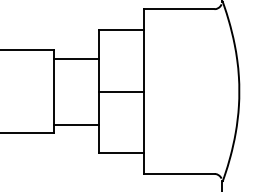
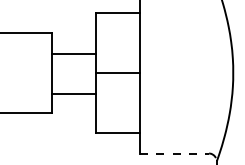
line: (75, 58) -> (73, 53), moved
line: (75, 124) -> (73, 93), moved
line: (179, 173) -> (174, 153), solid -> dashed

